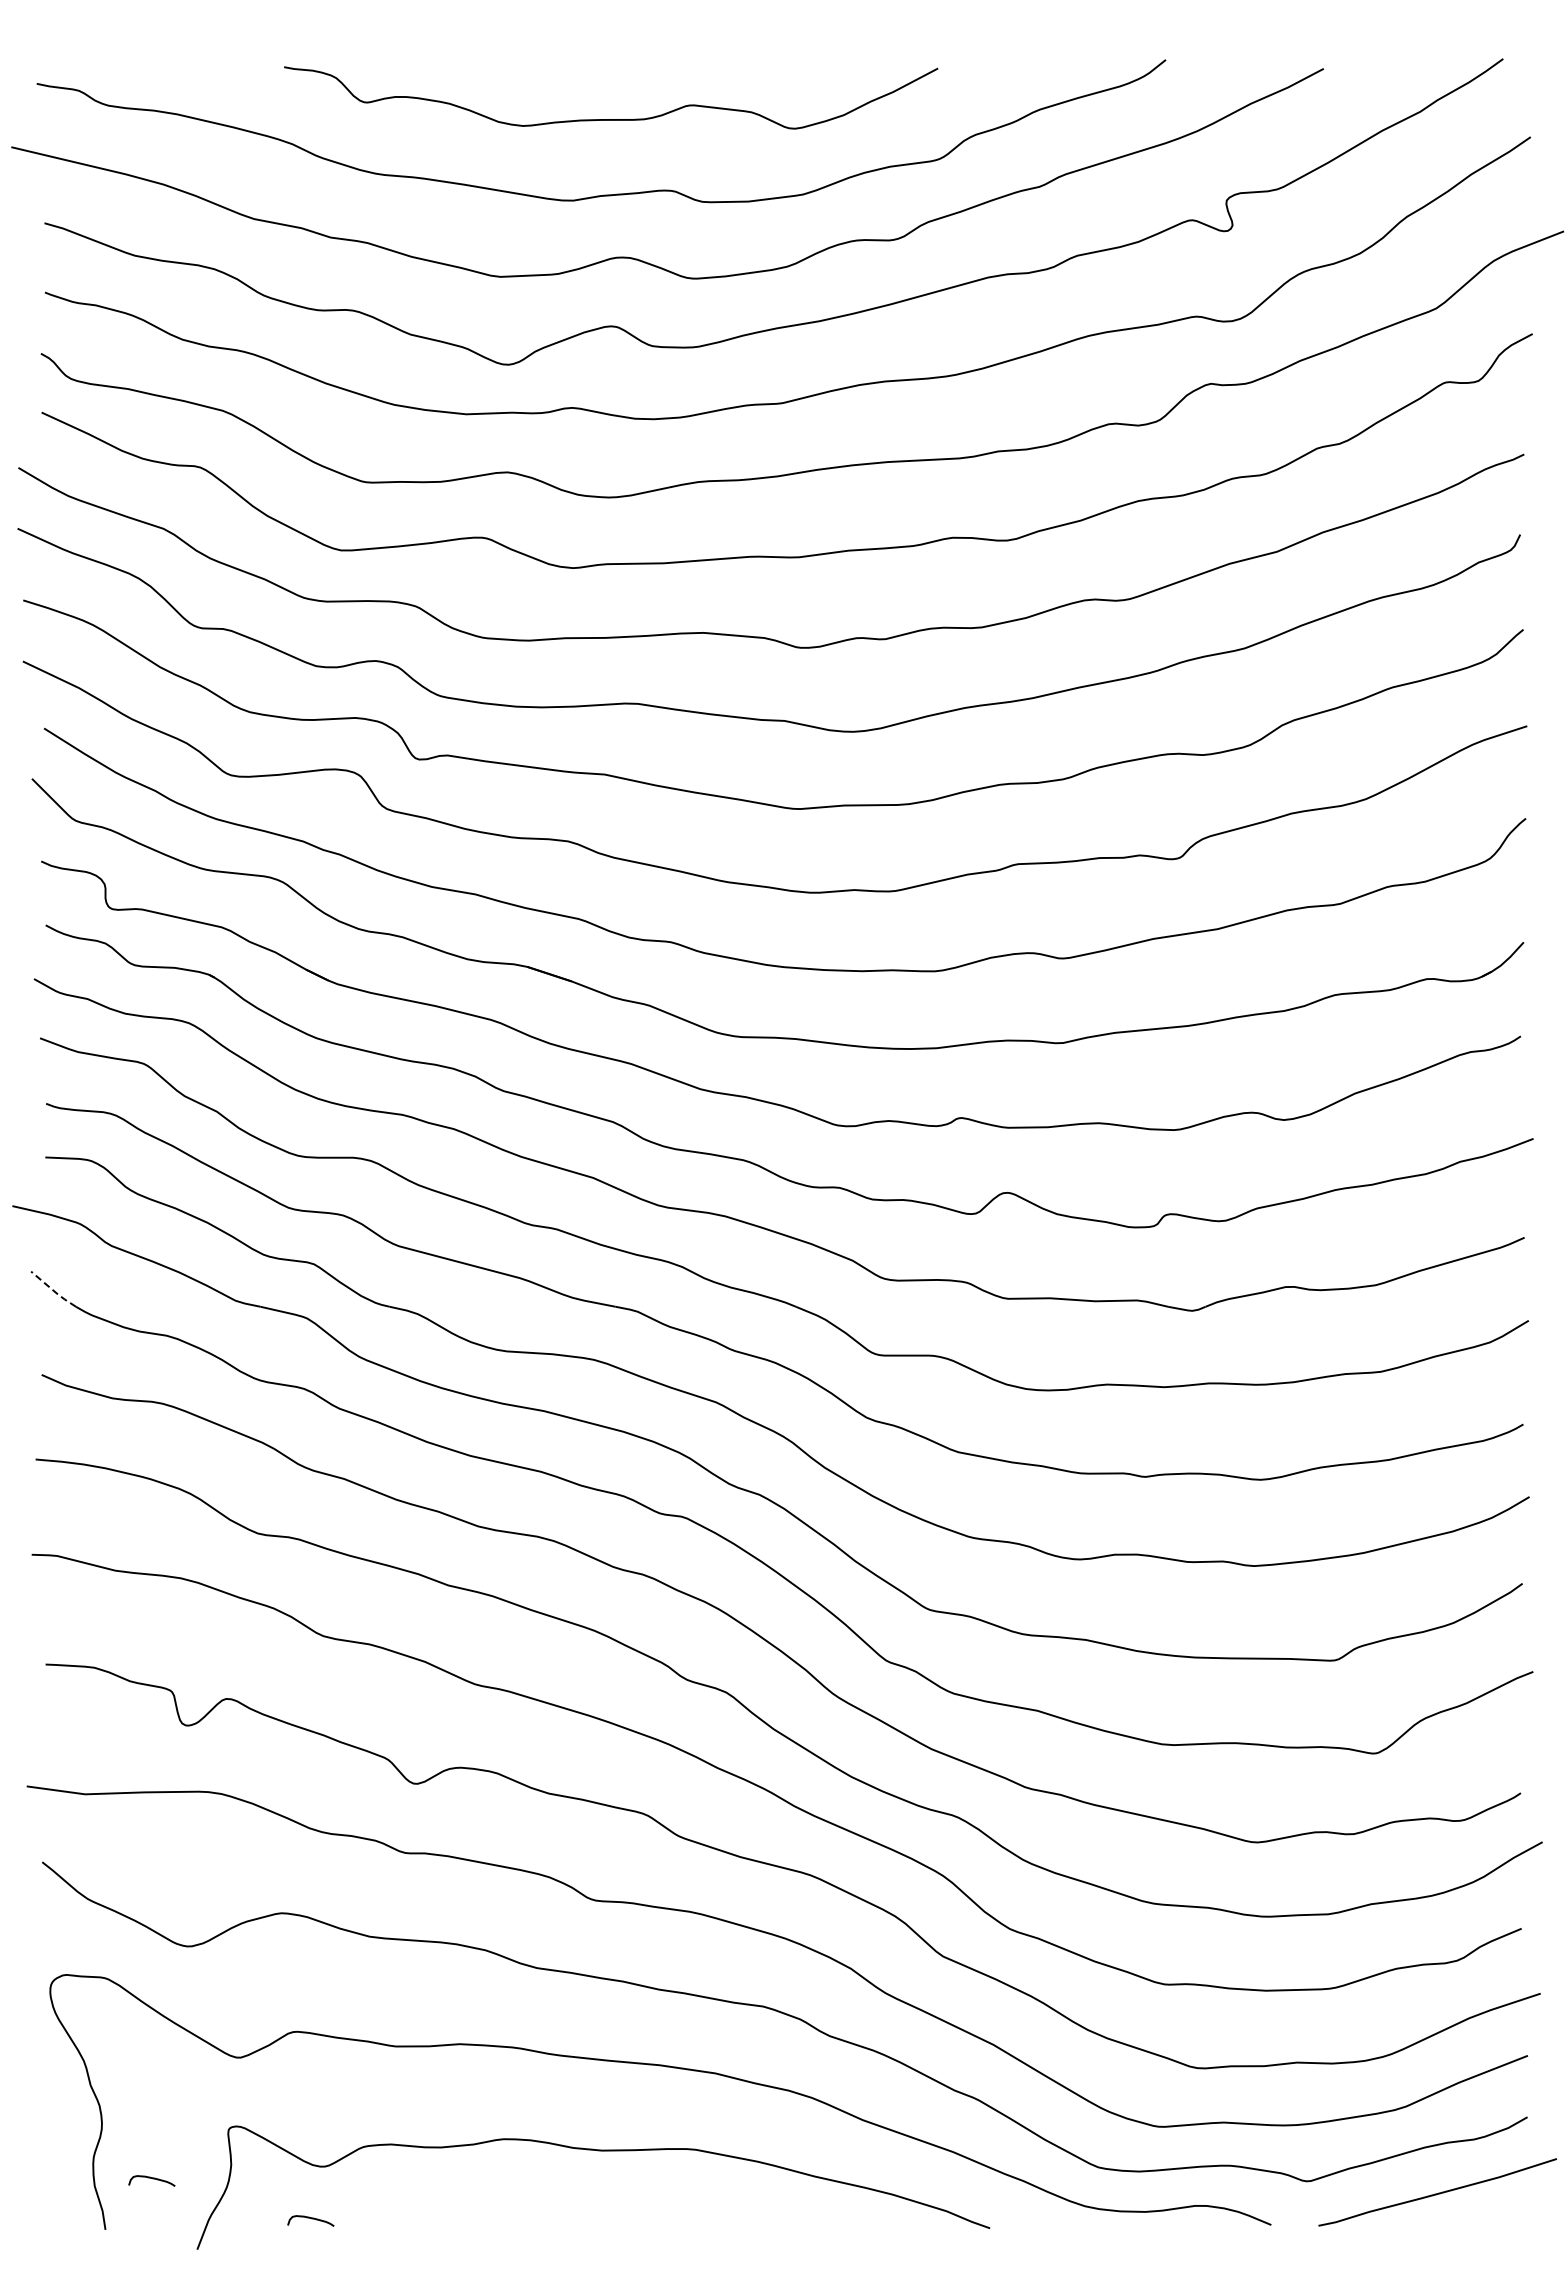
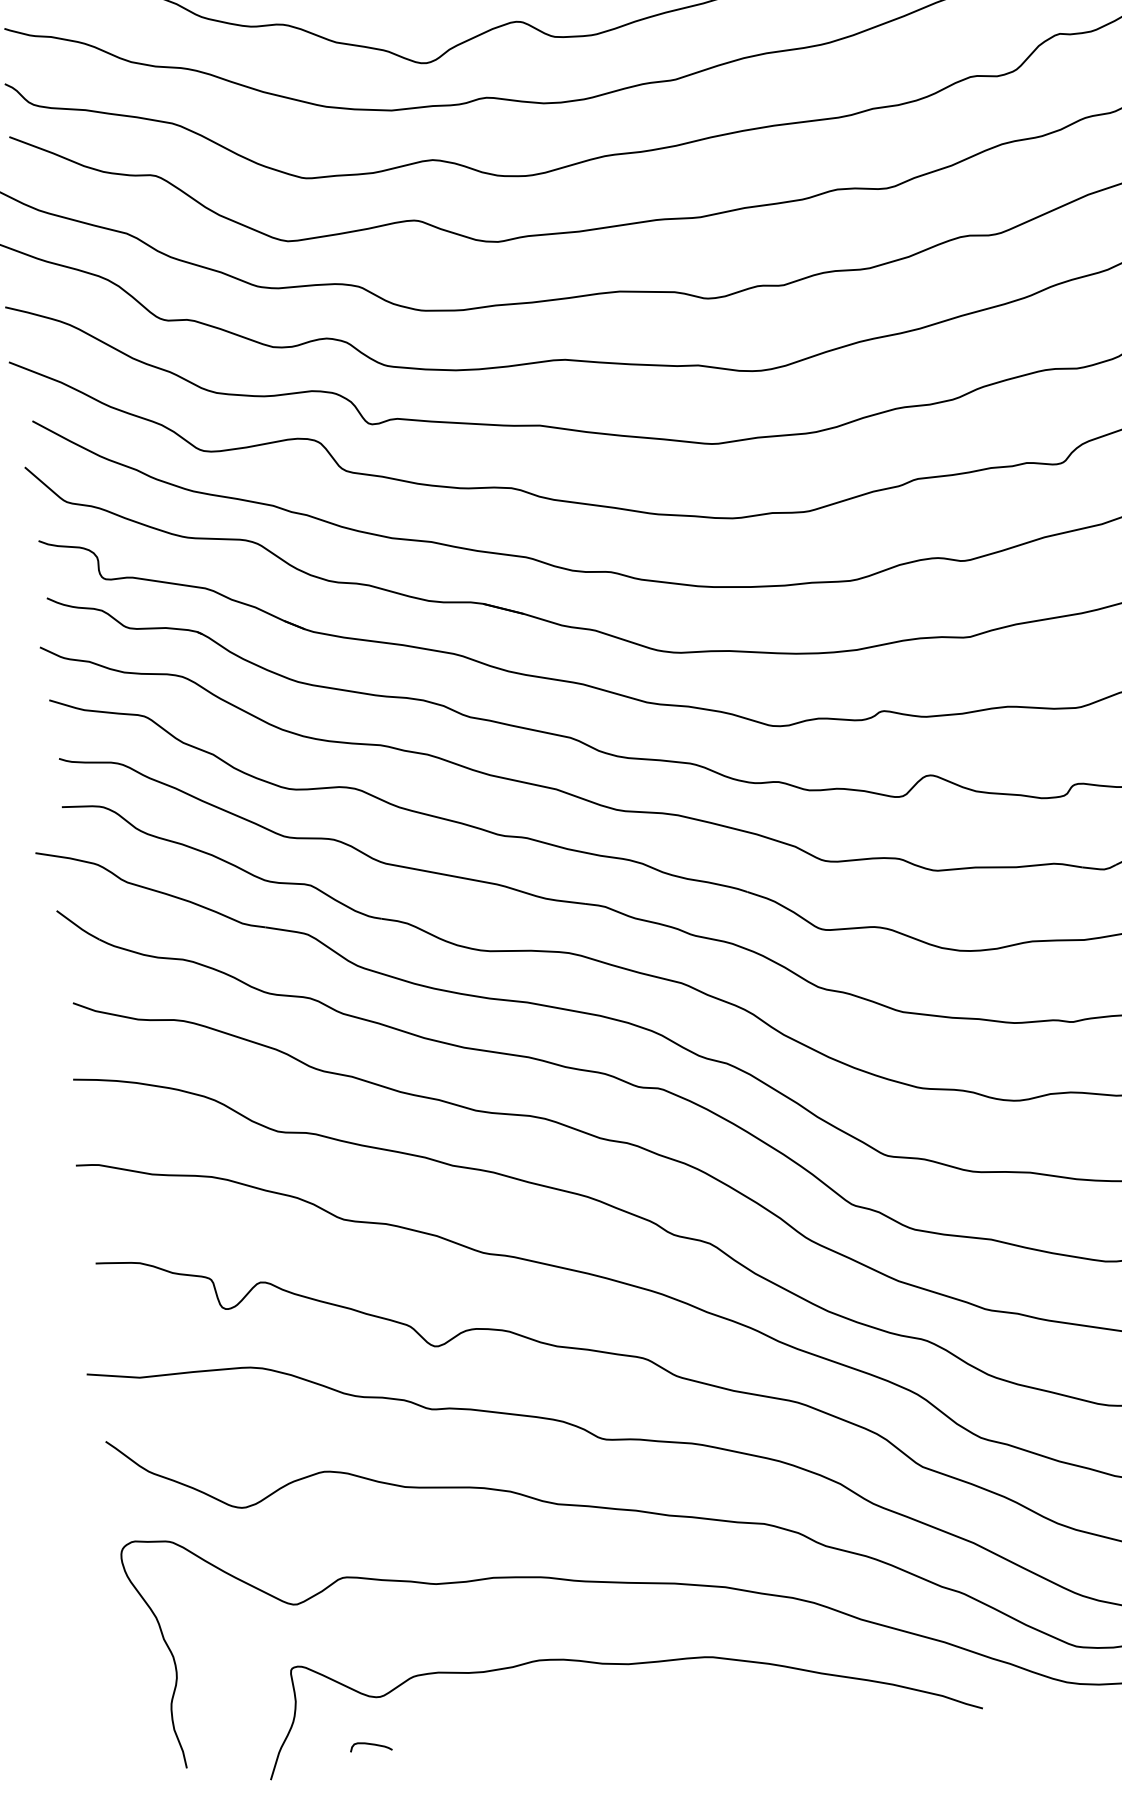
line: (53, 1290) -> (78, 926), dashed -> solid
curve: (152, 2179) -> (225, 1719), removed

